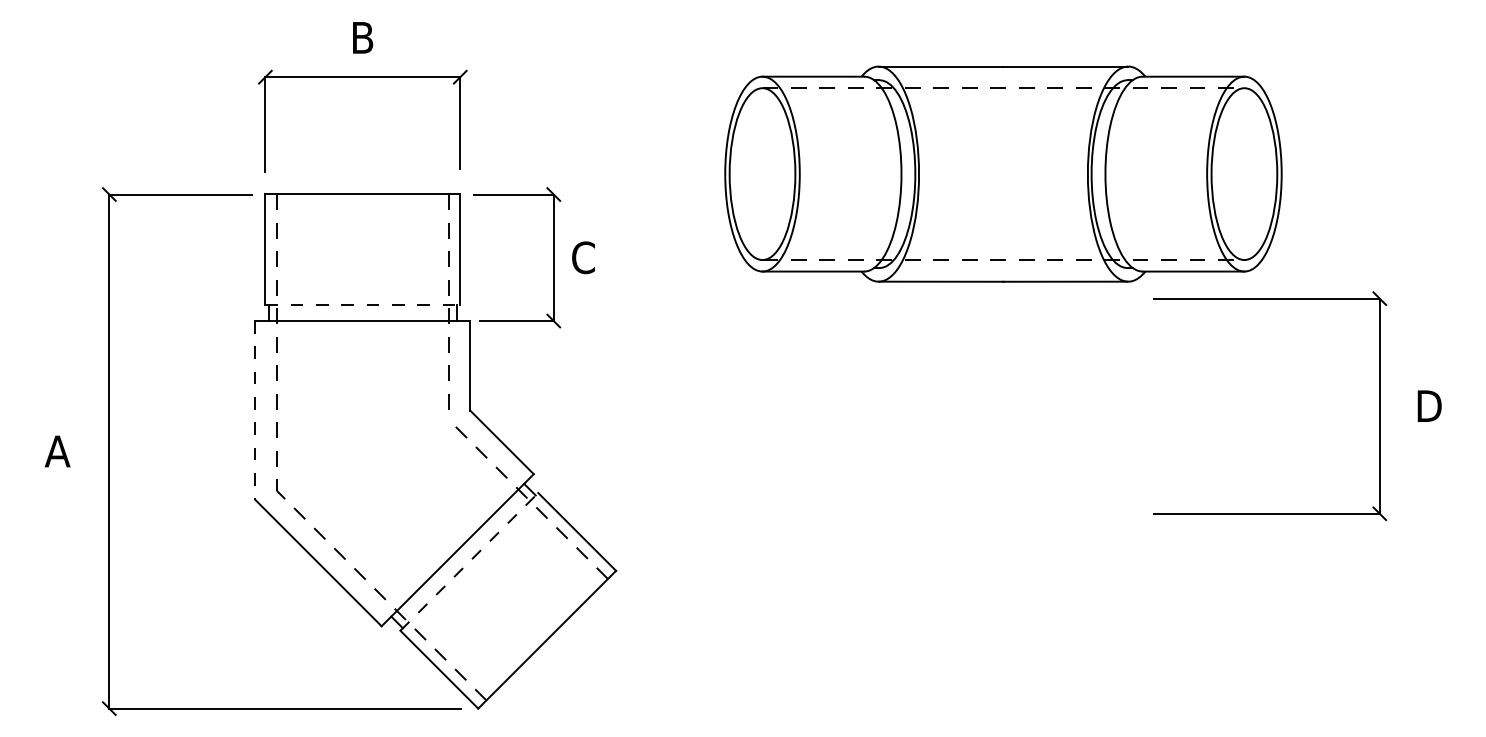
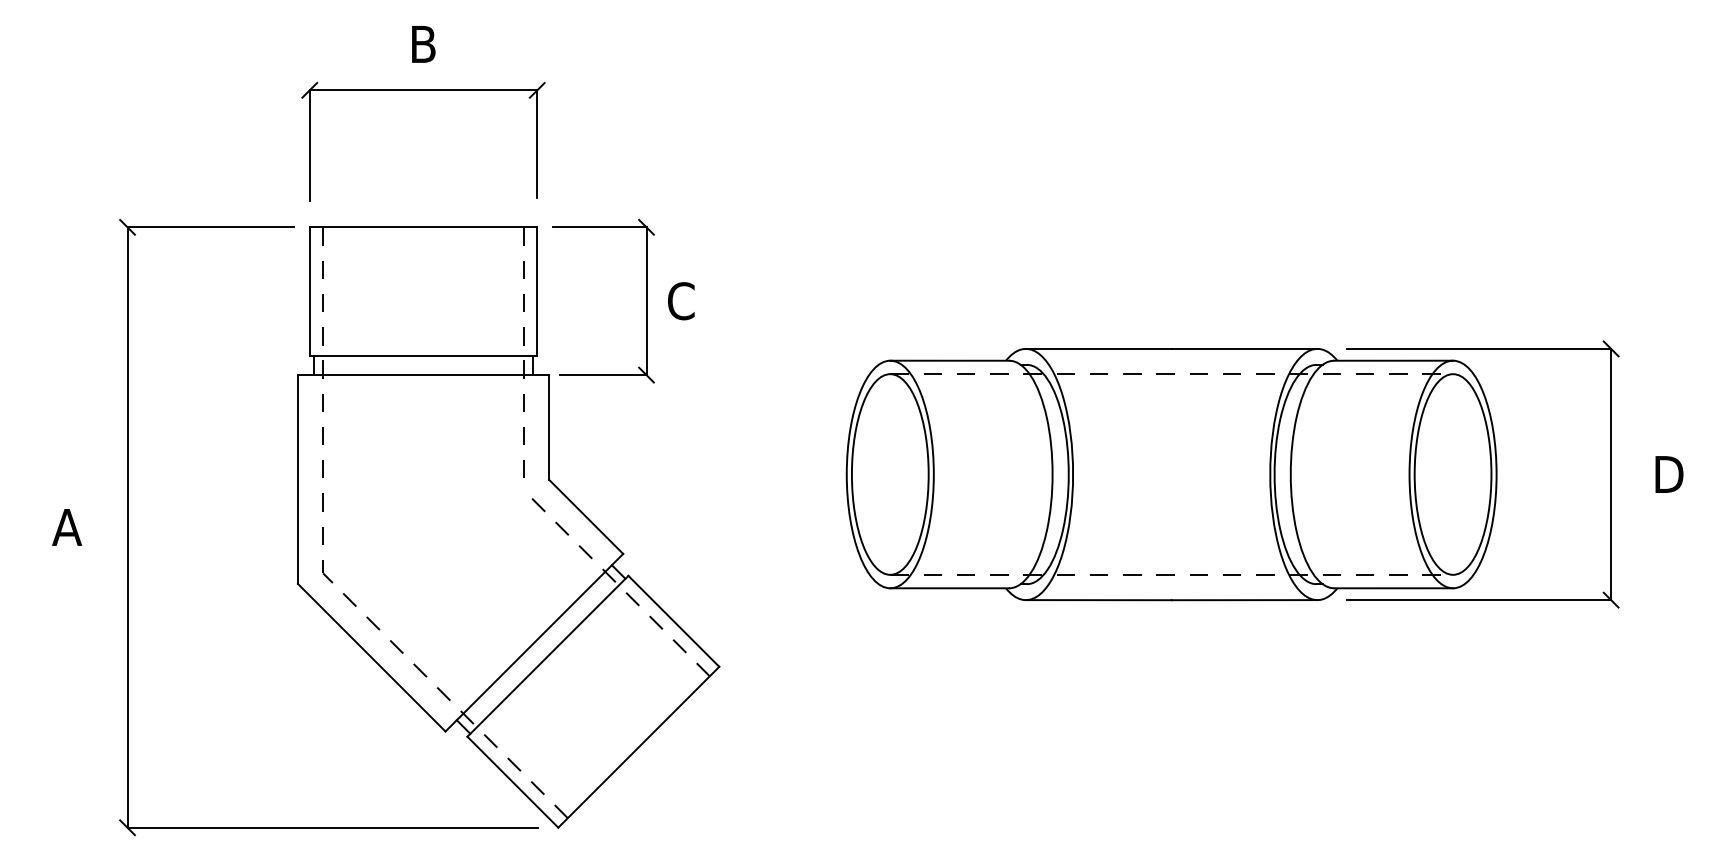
part: (1003, 174) -> (1171, 474), moved
line: (362, 304) -> (423, 355), dashed -> solid
line: (254, 410) -> (297, 479), dashed -> solid
line: (468, 562) -> (547, 656), dashed -> solid

